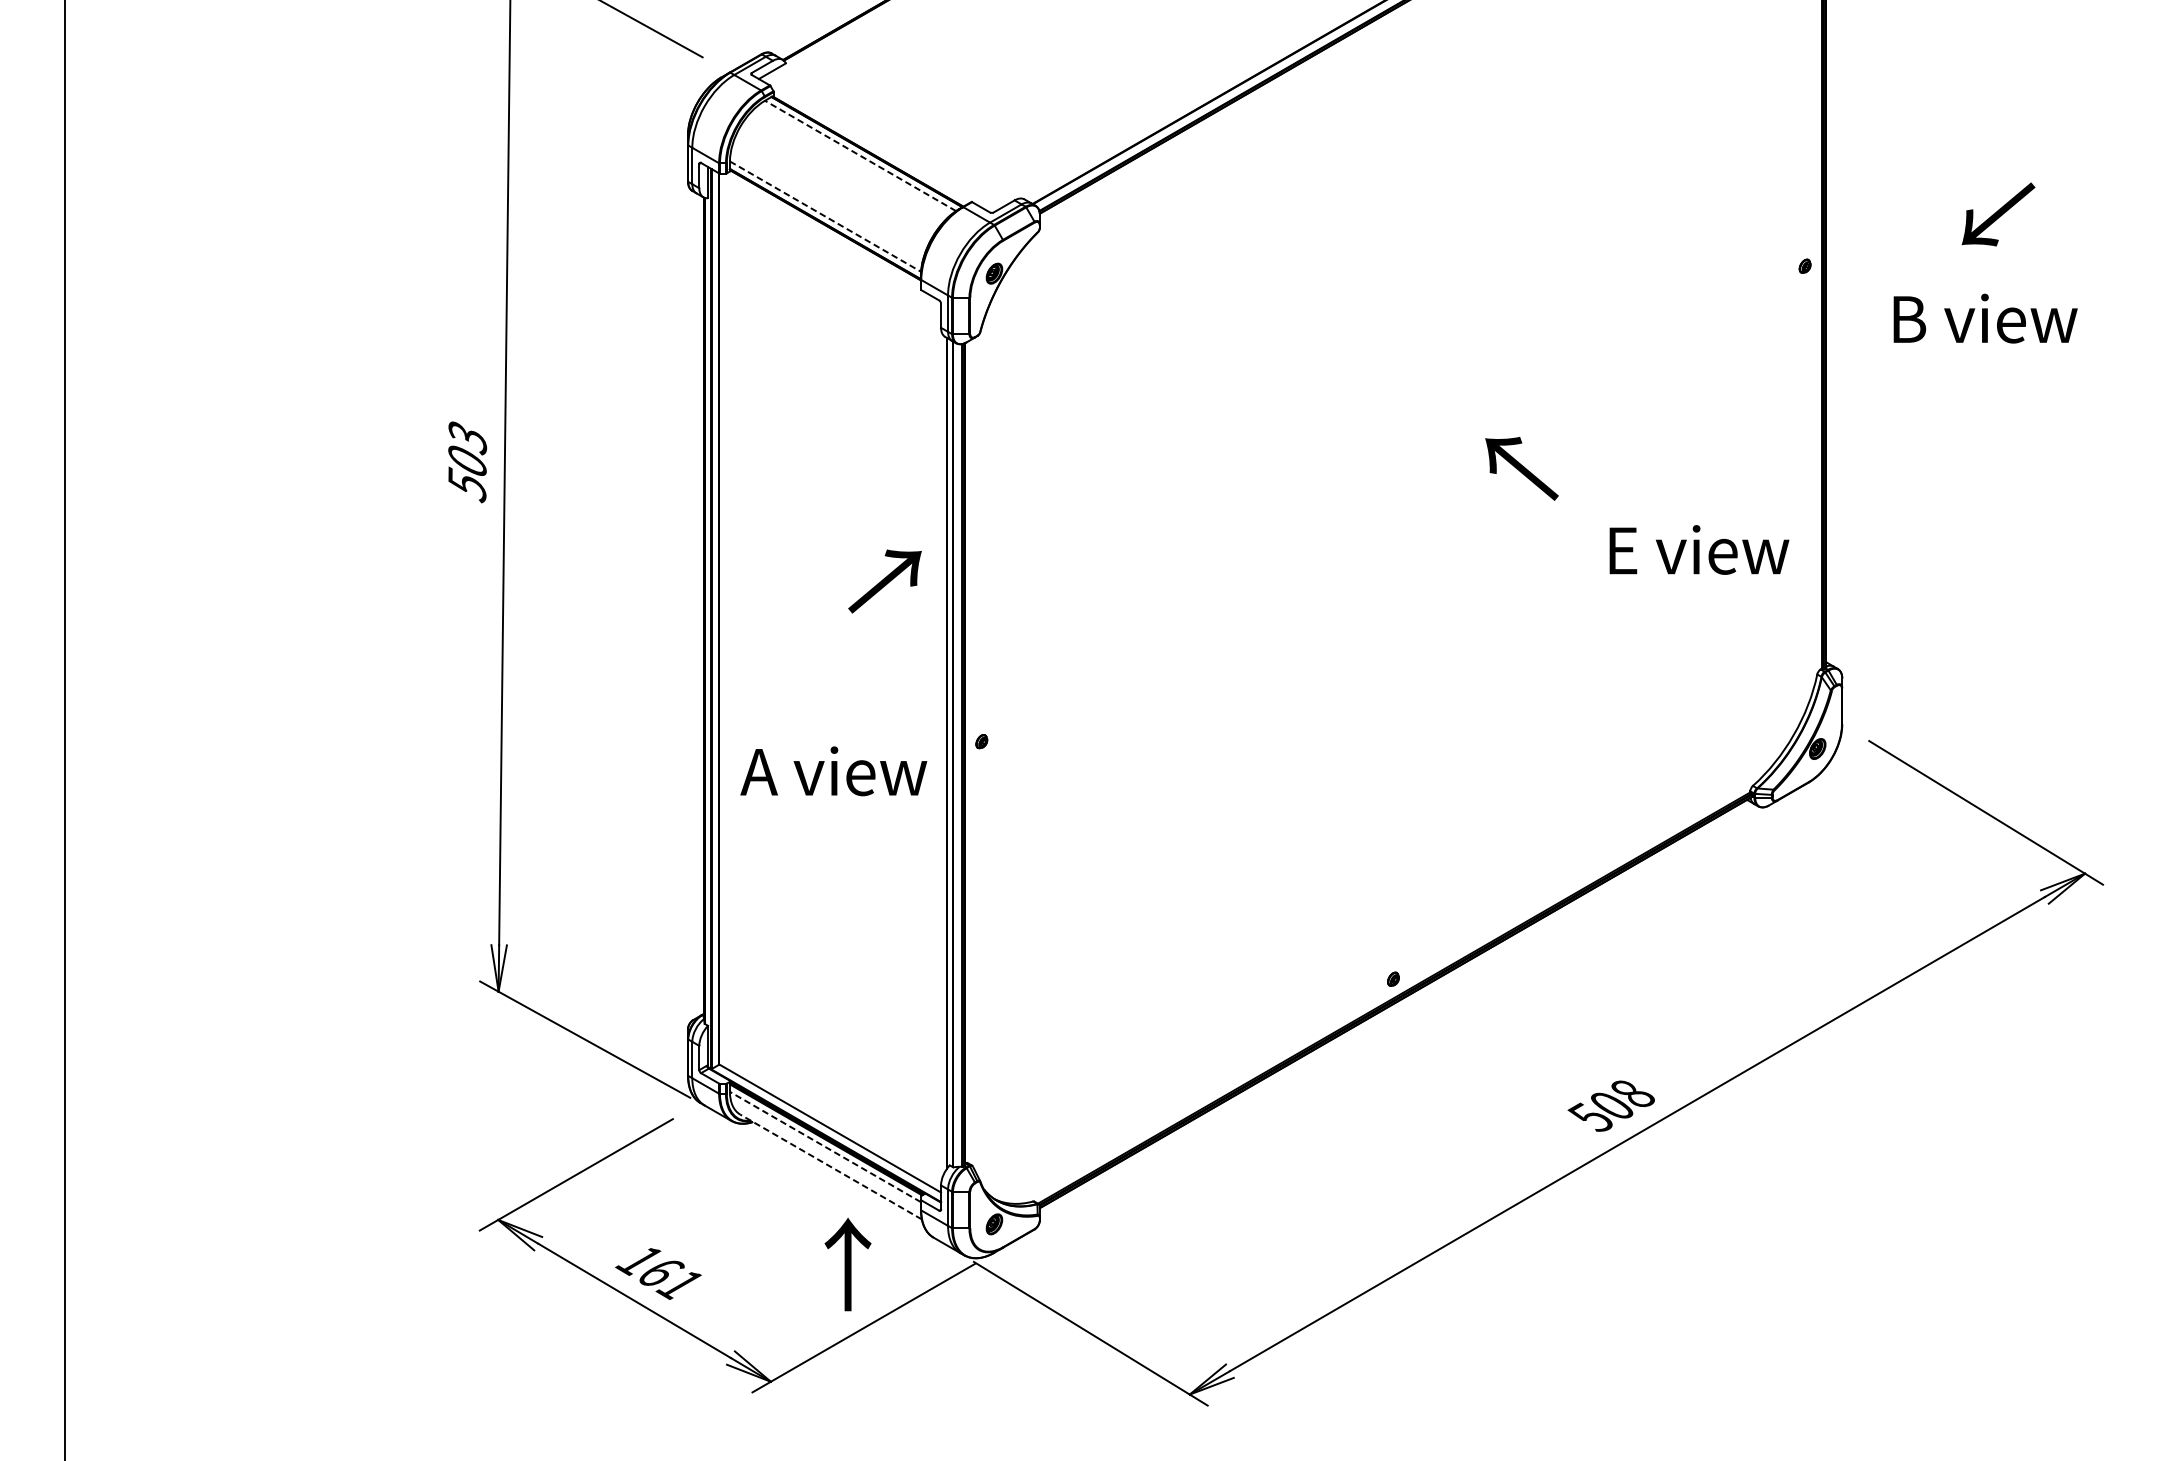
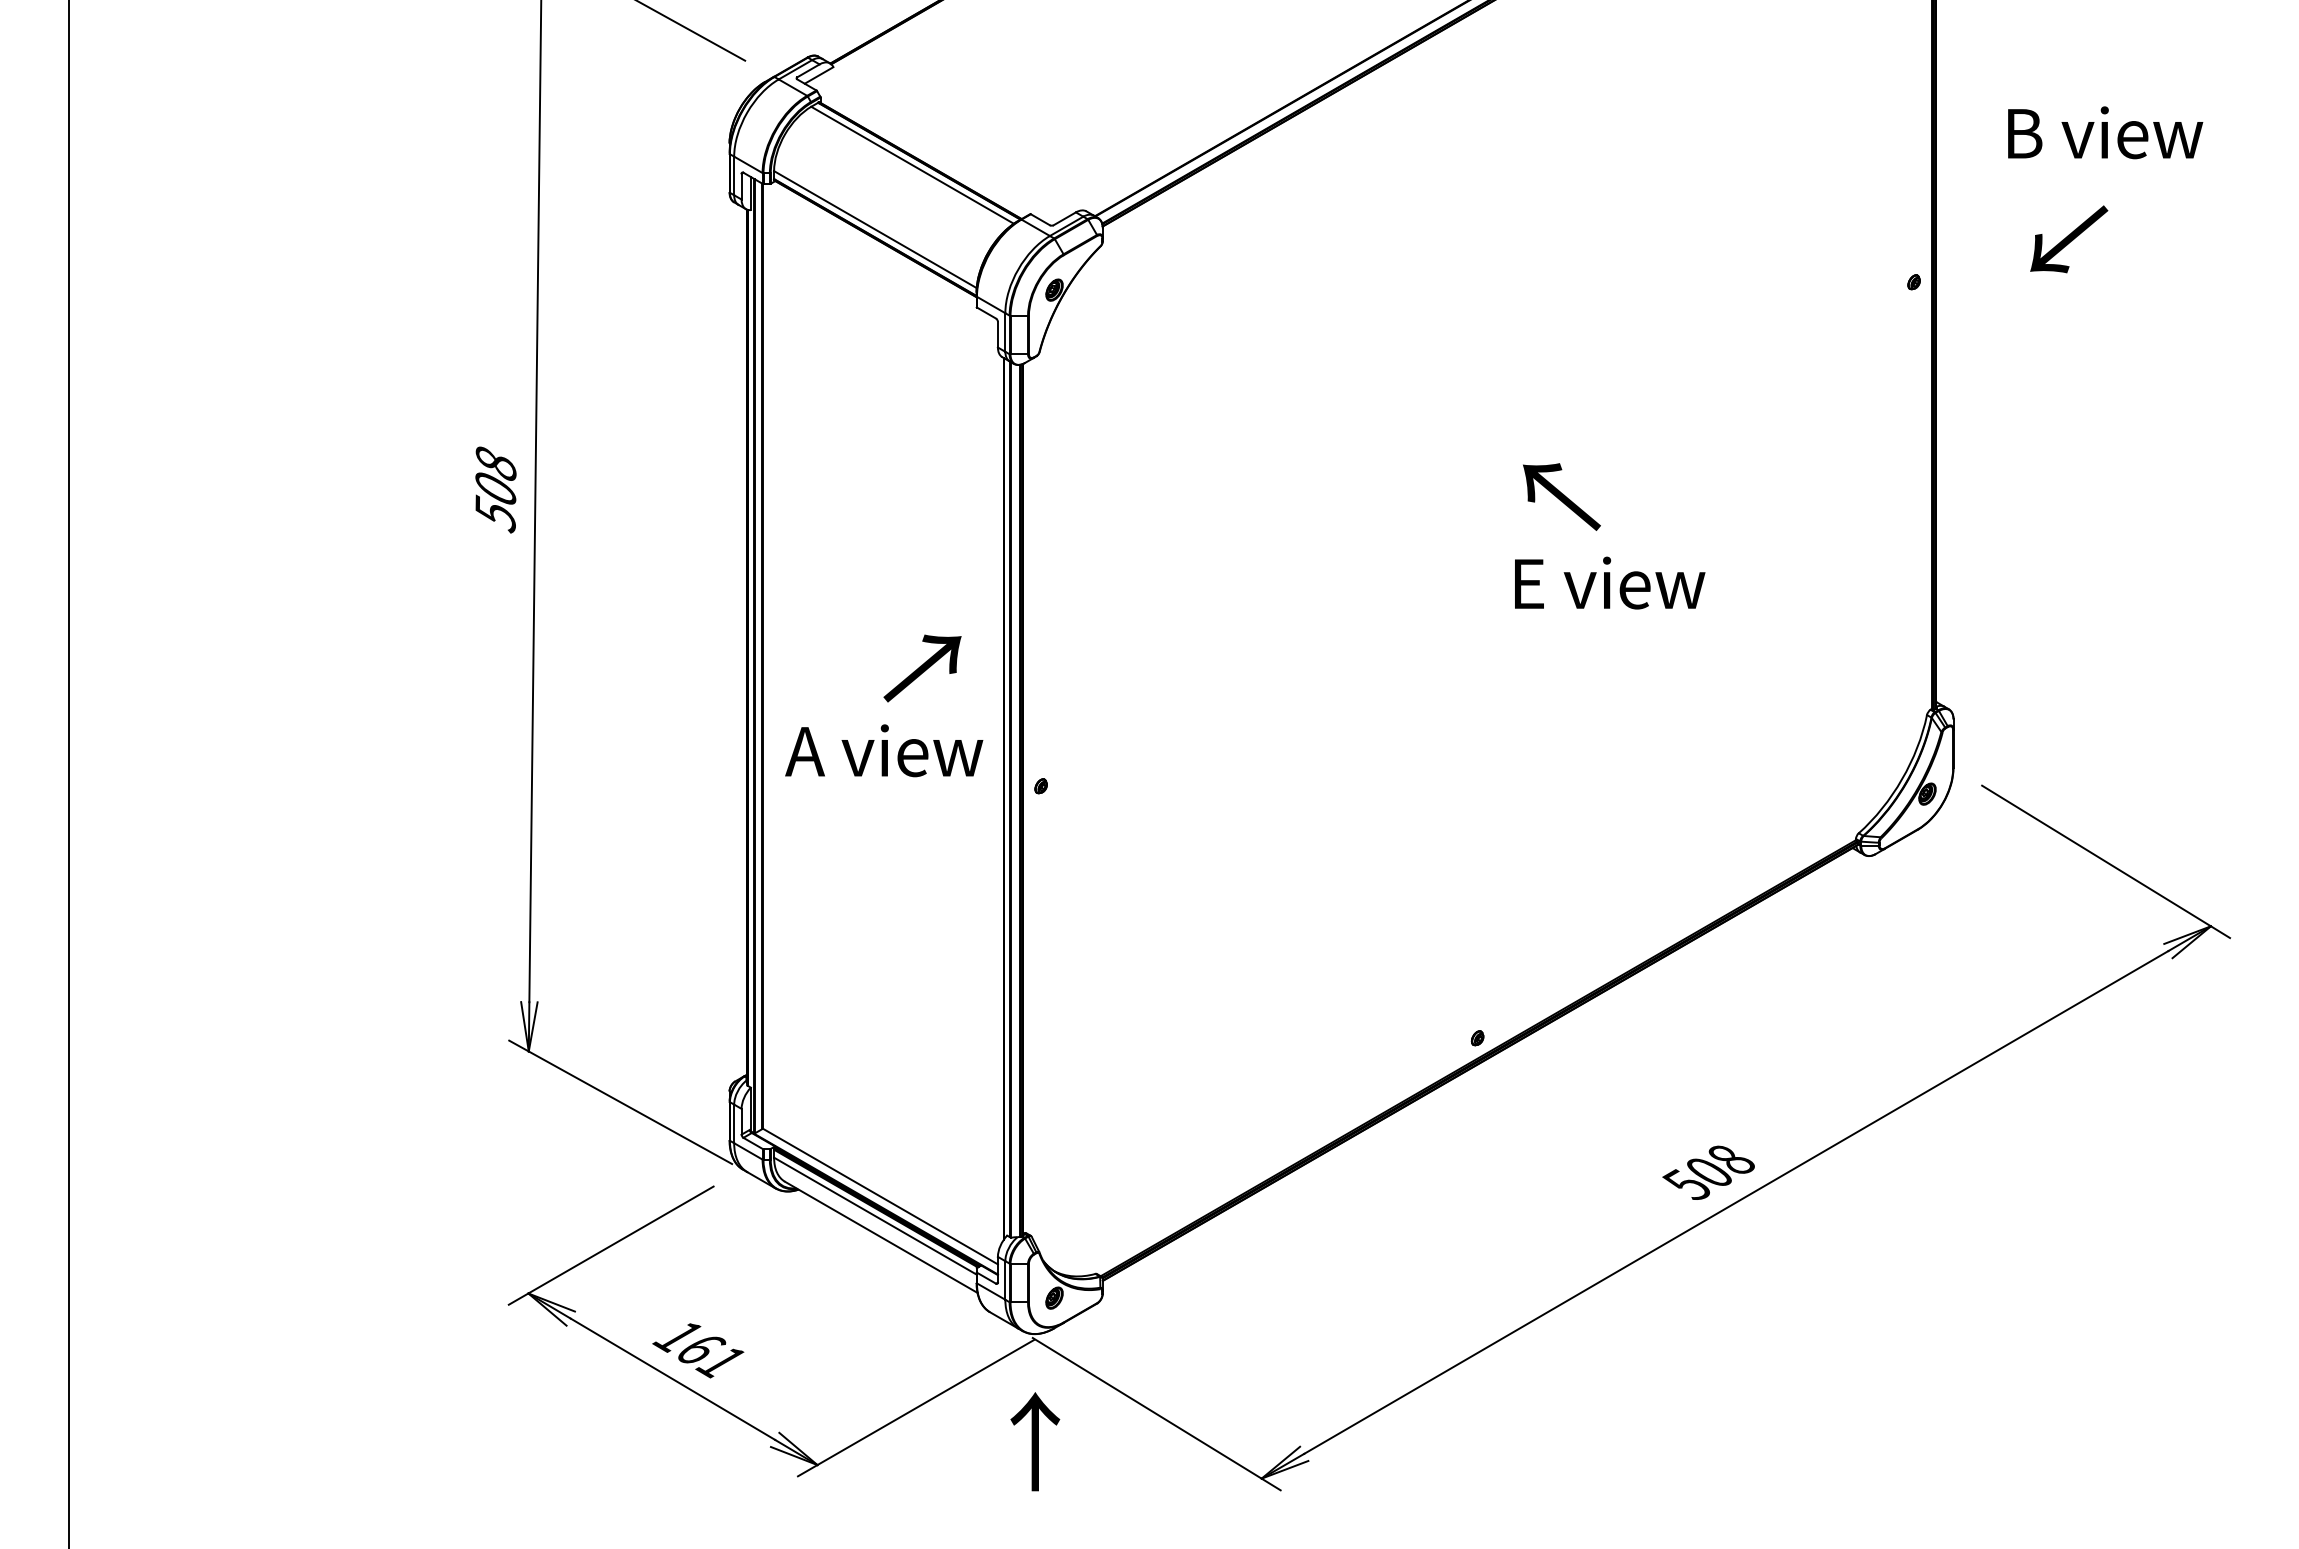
line: (860, 156) -> (912, 165), dashed -> solid
text: (1998, 214) -> (2069, 239), moved
line: (825, 216) -> (875, 229), dashed -> solid
text: (1985, 318) -> (2105, 132), moved
text: (467, 438) -> (495, 464), 503 -> 508
text: (1521, 468) -> (1561, 496), moved
text: (1699, 549) -> (1610, 582), moved
text: (885, 581) -> (922, 668), moved
text: (834, 771) -> (884, 750), moved
line: (825, 1147) -> (875, 1216), dashed -> solid
line: (830, 1167) -> (880, 1237), dashed -> solid
text: (848, 1264) -> (1035, 1441), moved

